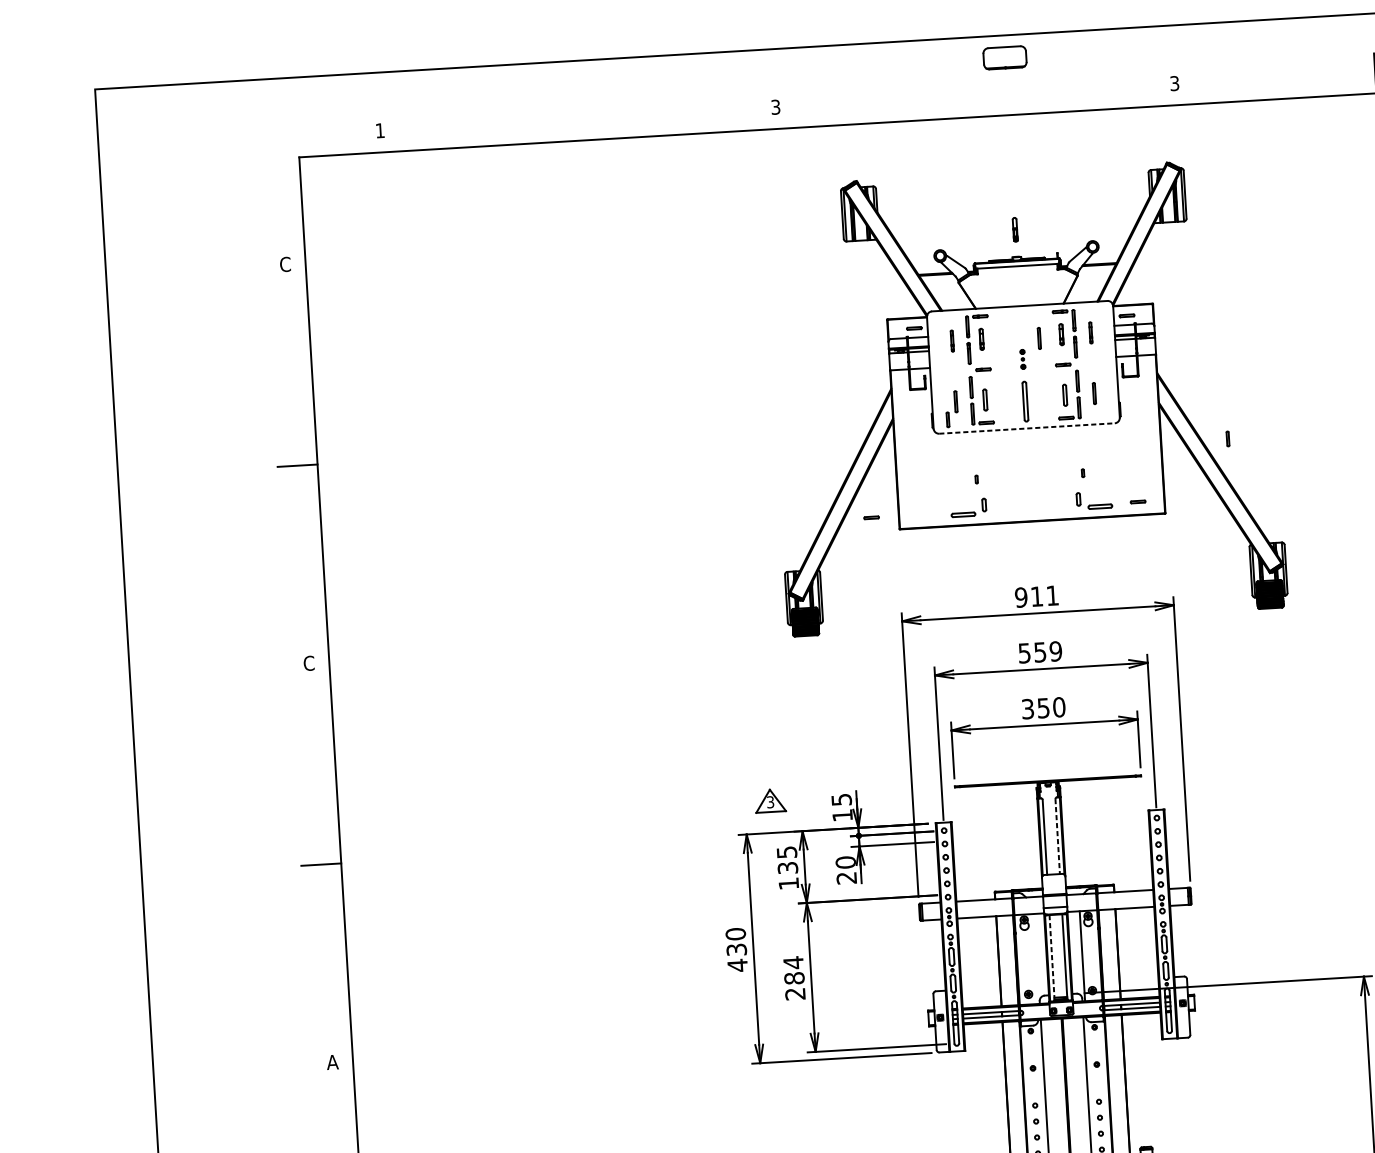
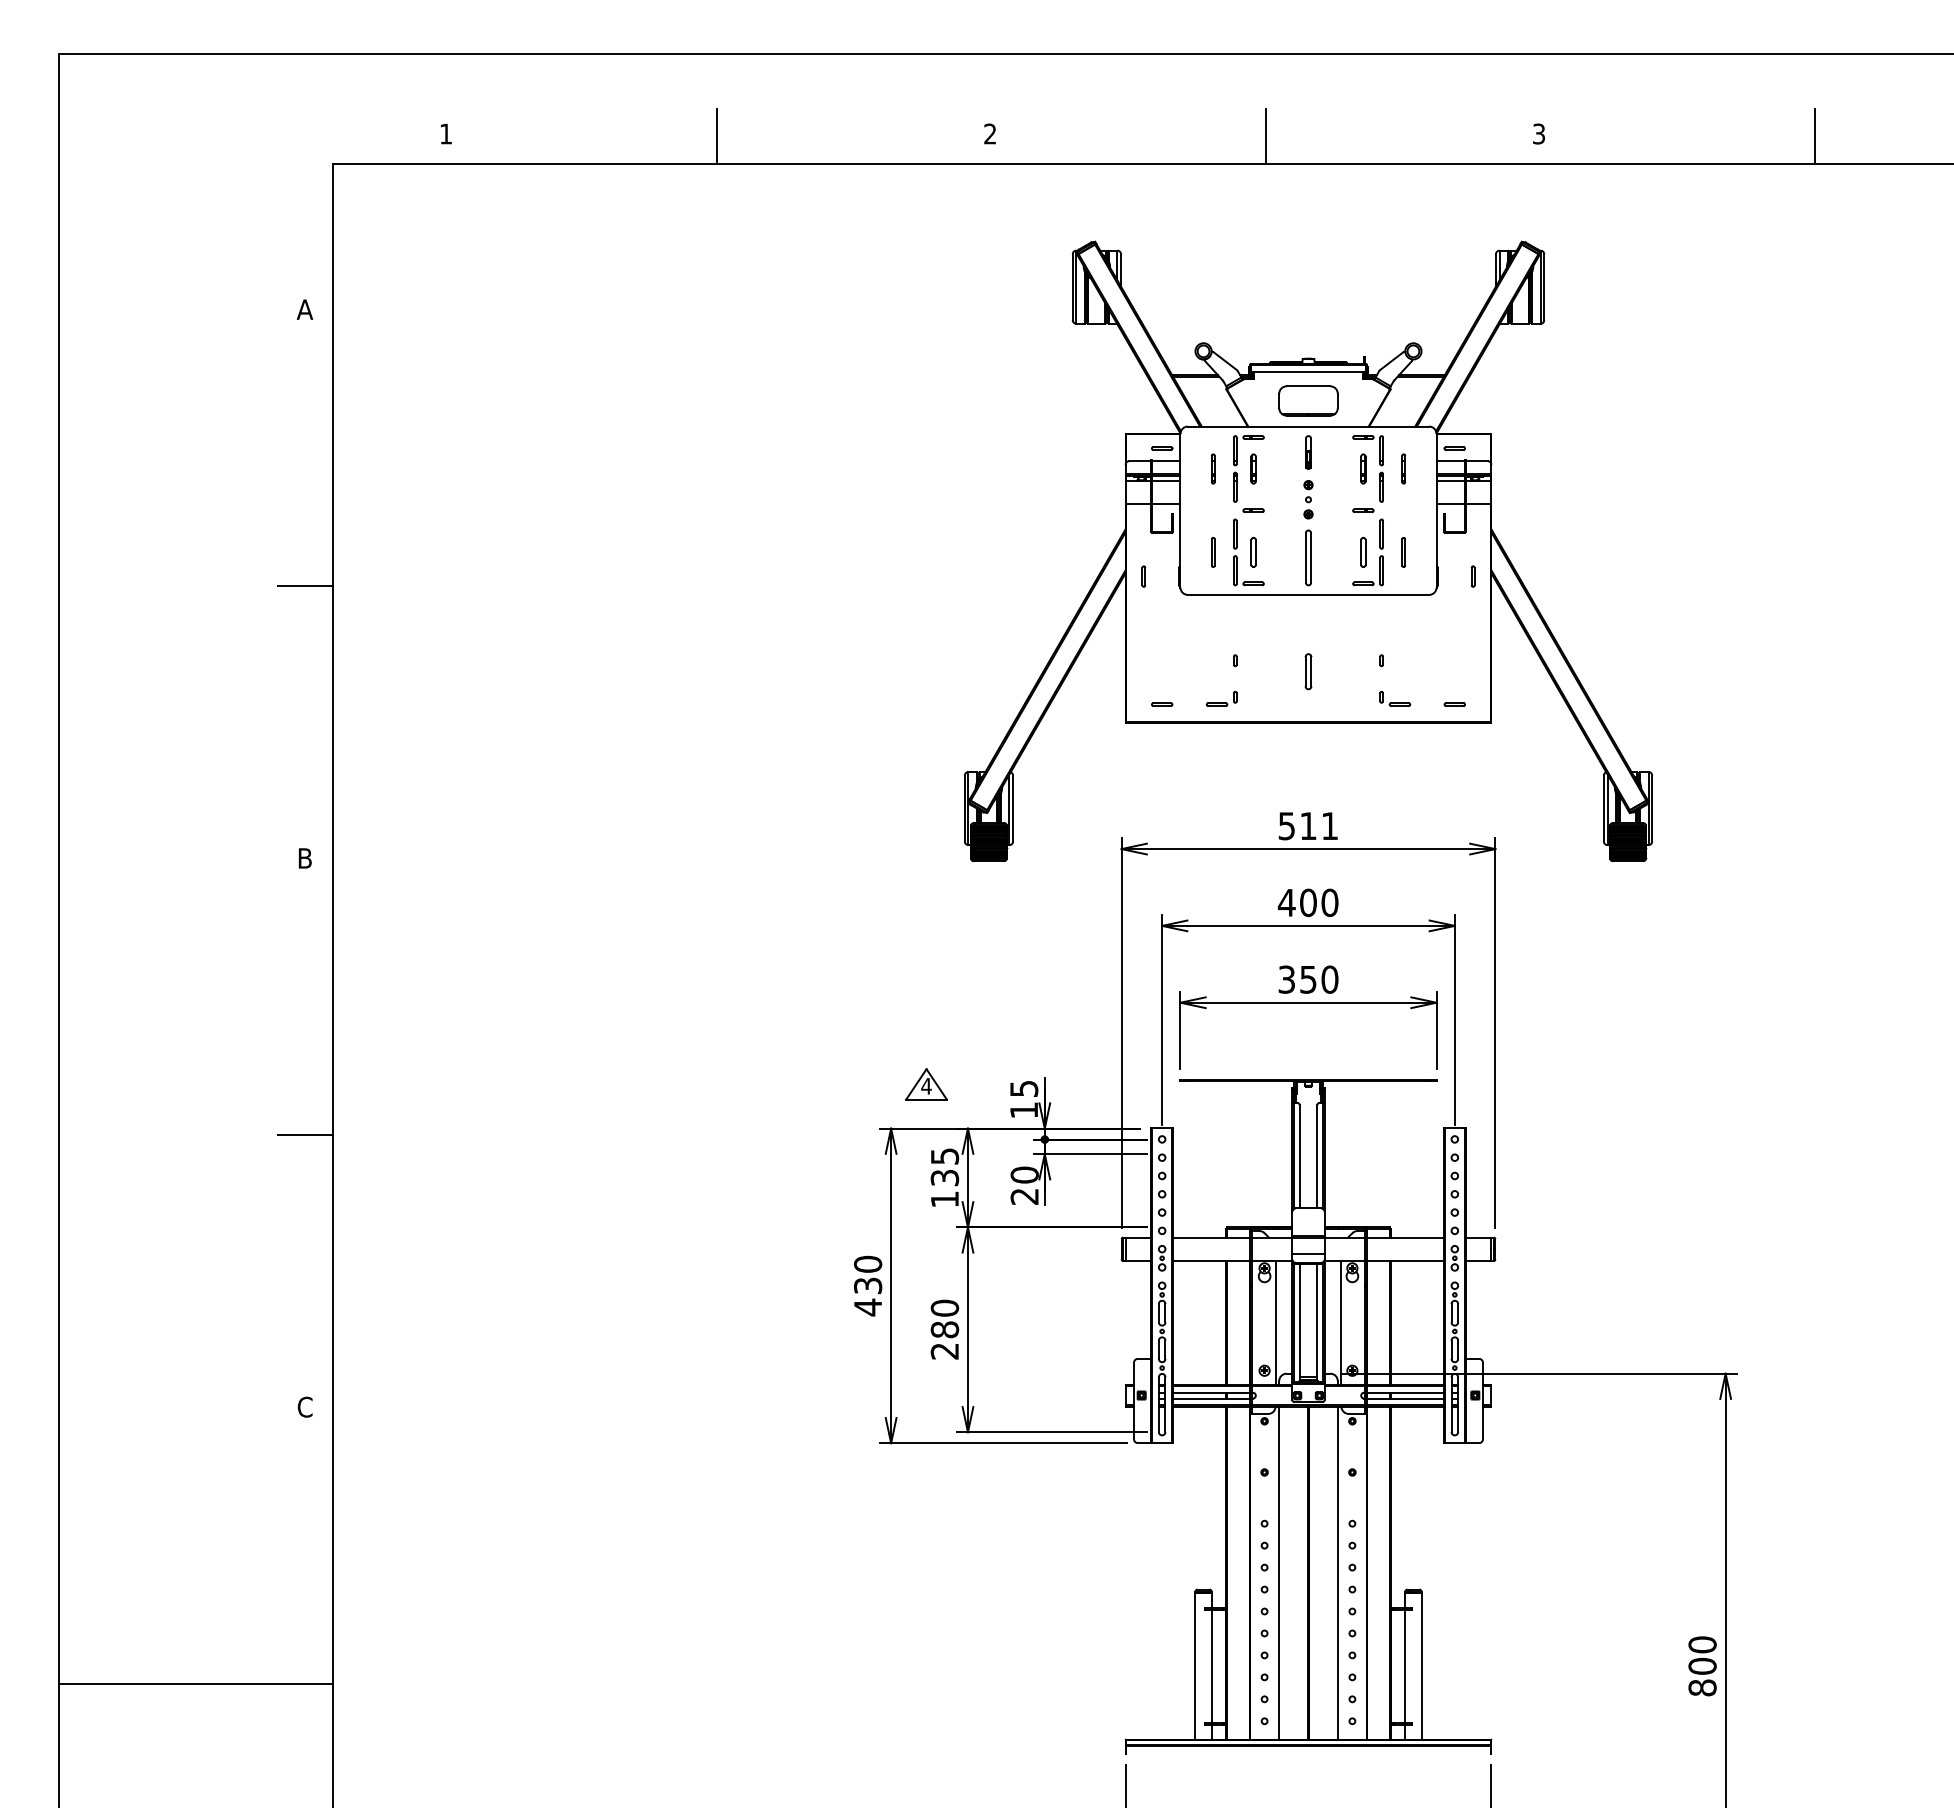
part: (1004, 57) -> (1308, 400), moved
line: (975, 97) -> (1265, 136), added
text: (775, 106) -> (990, 133), 3 -> 2
line: (577, 120) -> (717, 136), added
part: (1015, 229) -> (1308, 452), moved
text: (284, 264) -> (304, 309), C -> A
line: (1038, 338) -> (1331, 472), removed
part: (1022, 359) -> (1308, 499), size x1.43
part: (947, 419) -> (1143, 576), moved
line: (1027, 428) -> (1308, 594), dashed -> solid
part: (1227, 438) -> (1472, 576), moved
part: (1030, 484) -> (1308, 671), added
part: (1094, 500) -> (1395, 698), size x0.62
part: (968, 507) -> (1221, 698), size x0.62
line: (871, 516) -> (1162, 703), moved
text: (1021, 597) -> (1286, 826), 911 -> 511
text: (1039, 652) -> (1307, 902), 559 -> 400
text: (308, 663) -> (304, 858), C -> B
text: (770, 801) -> (926, 1085), 3 -> 4
line: (1057, 836) -> (1317, 1156), dashed -> solid
line: (1051, 957) -> (1299, 1322), dashed -> solid
line: (1034, 958) -> (1275, 1322), added
text: (793, 962) -> (944, 1308), 284 -> 280
text: (332, 1061) -> (304, 1406), A -> C

